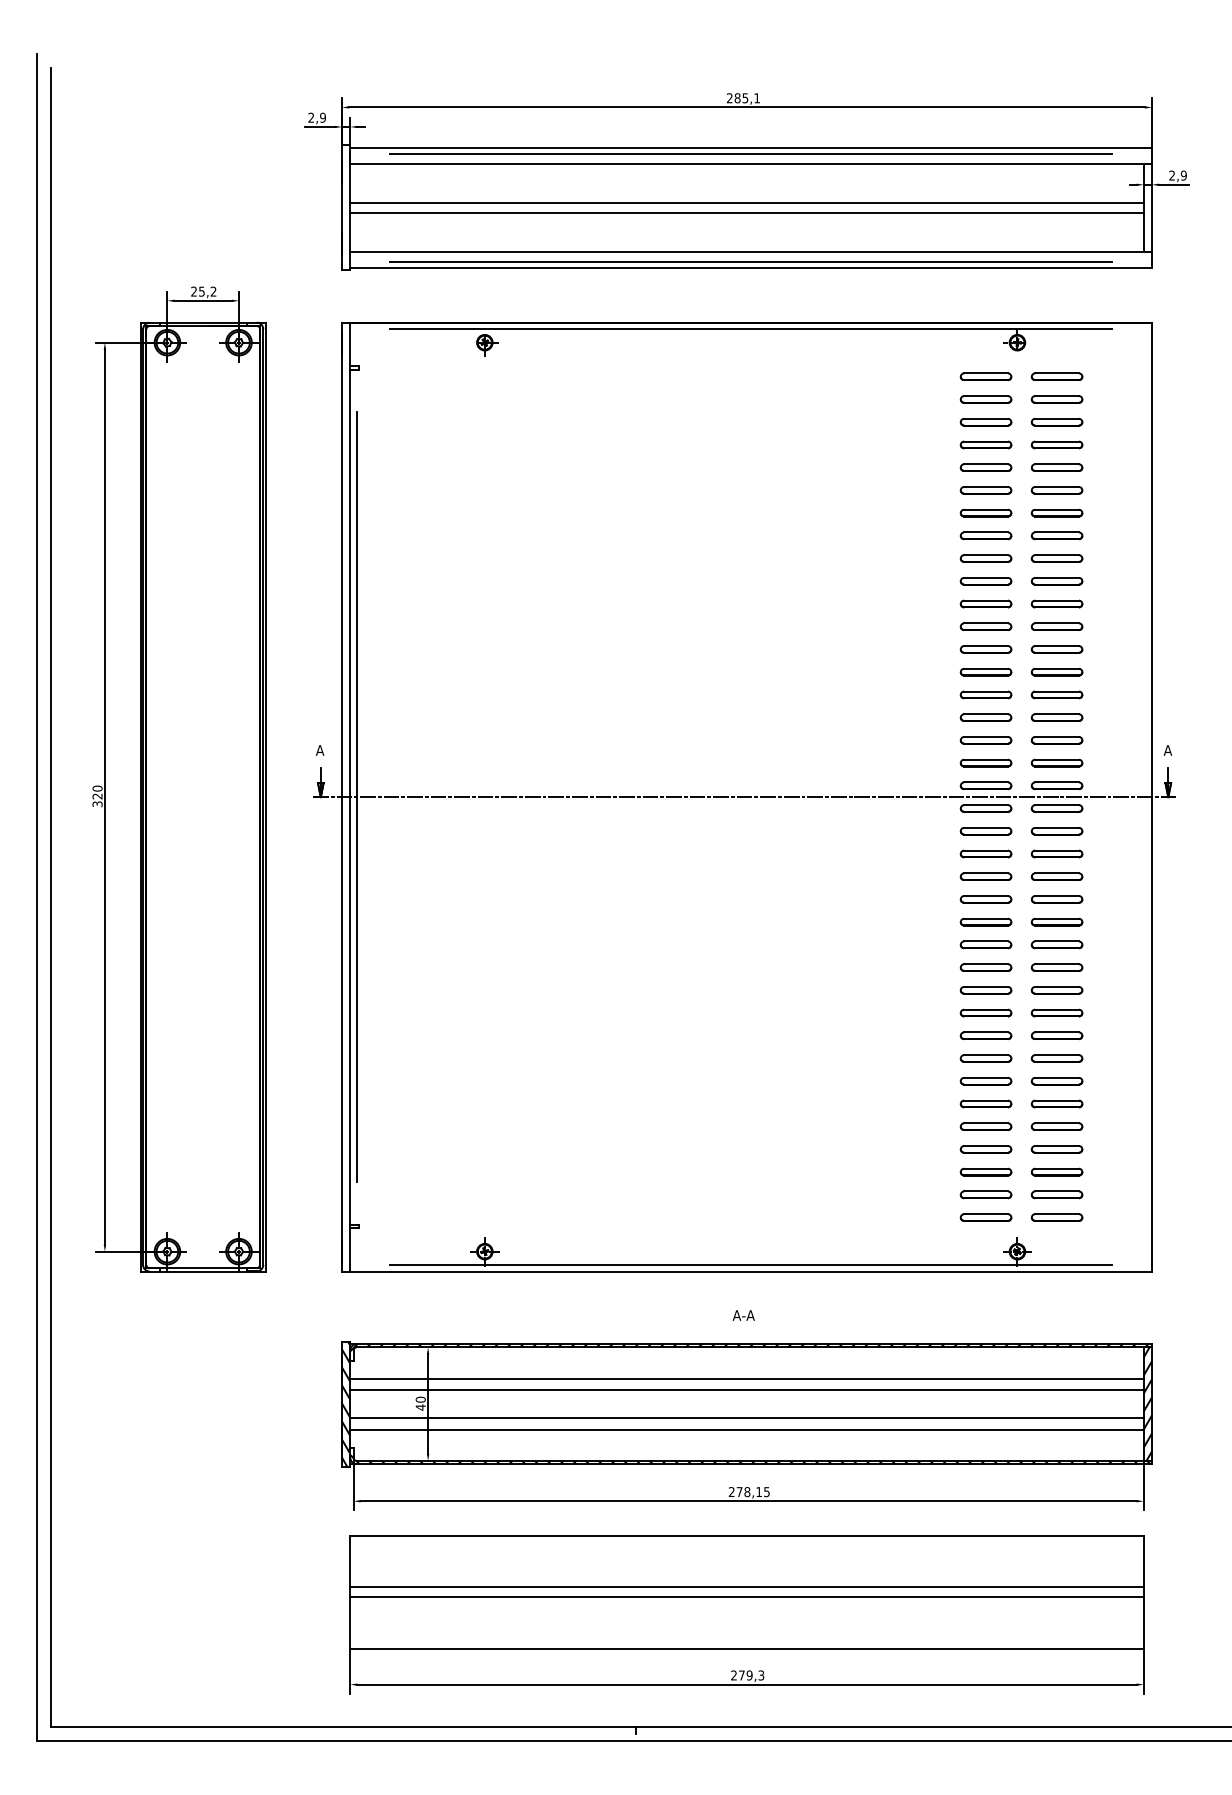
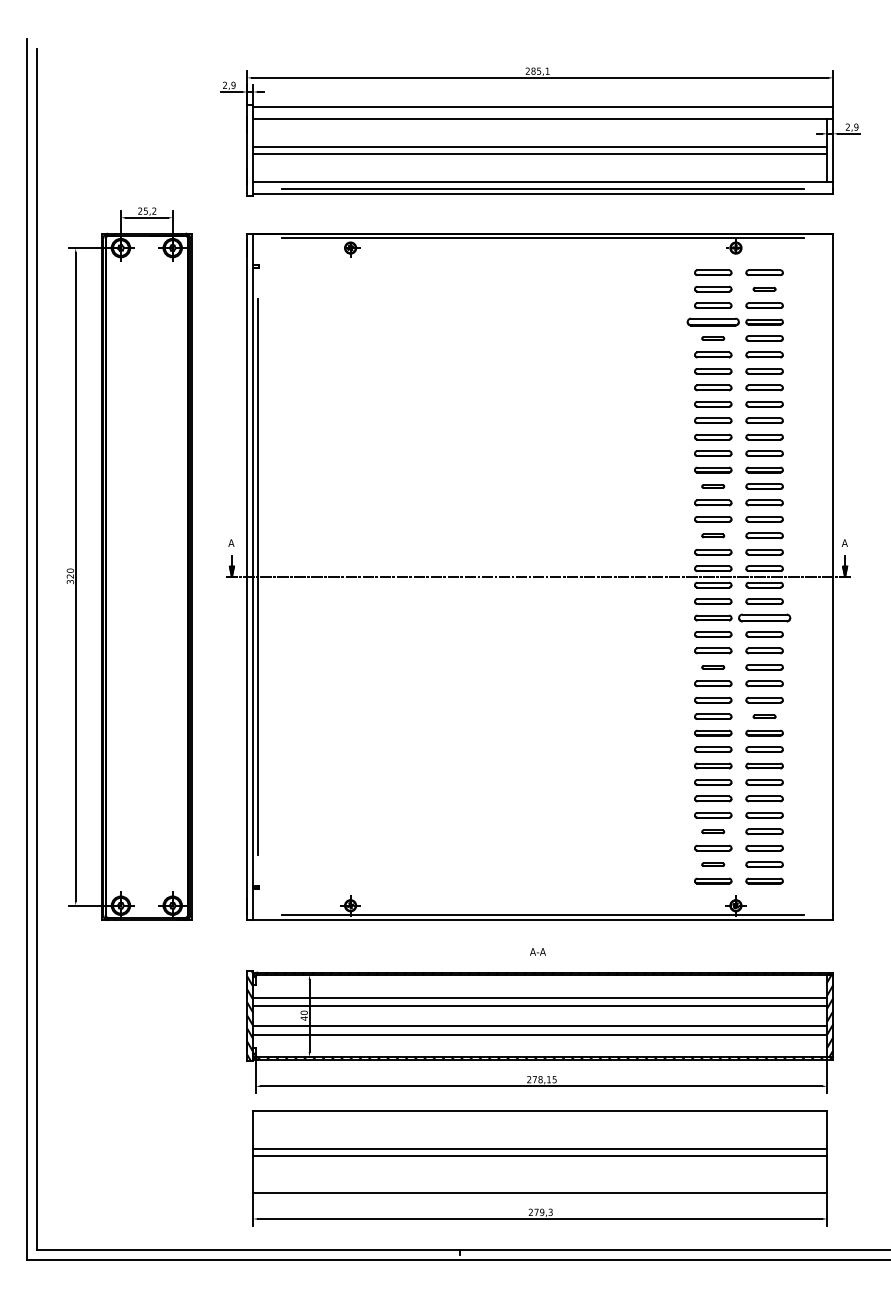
line: (750, 154) -> (542, 111), removed
part: (1056, 399) -> (764, 289), size x0.6
part: (985, 444) -> (712, 321), size x1.4
part: (985, 467) -> (712, 338), size x0.6
part: (985, 671) -> (712, 485), size x0.6
part: (985, 740) -> (712, 535), size x0.6
part: (1056, 853) -> (764, 617), size x1.4
part: (985, 921) -> (712, 666), size x0.6
part: (1056, 990) -> (764, 716), size x0.6
part: (985, 1149) -> (712, 831), size x0.6
part: (985, 1194) -> (712, 864), size x0.6

